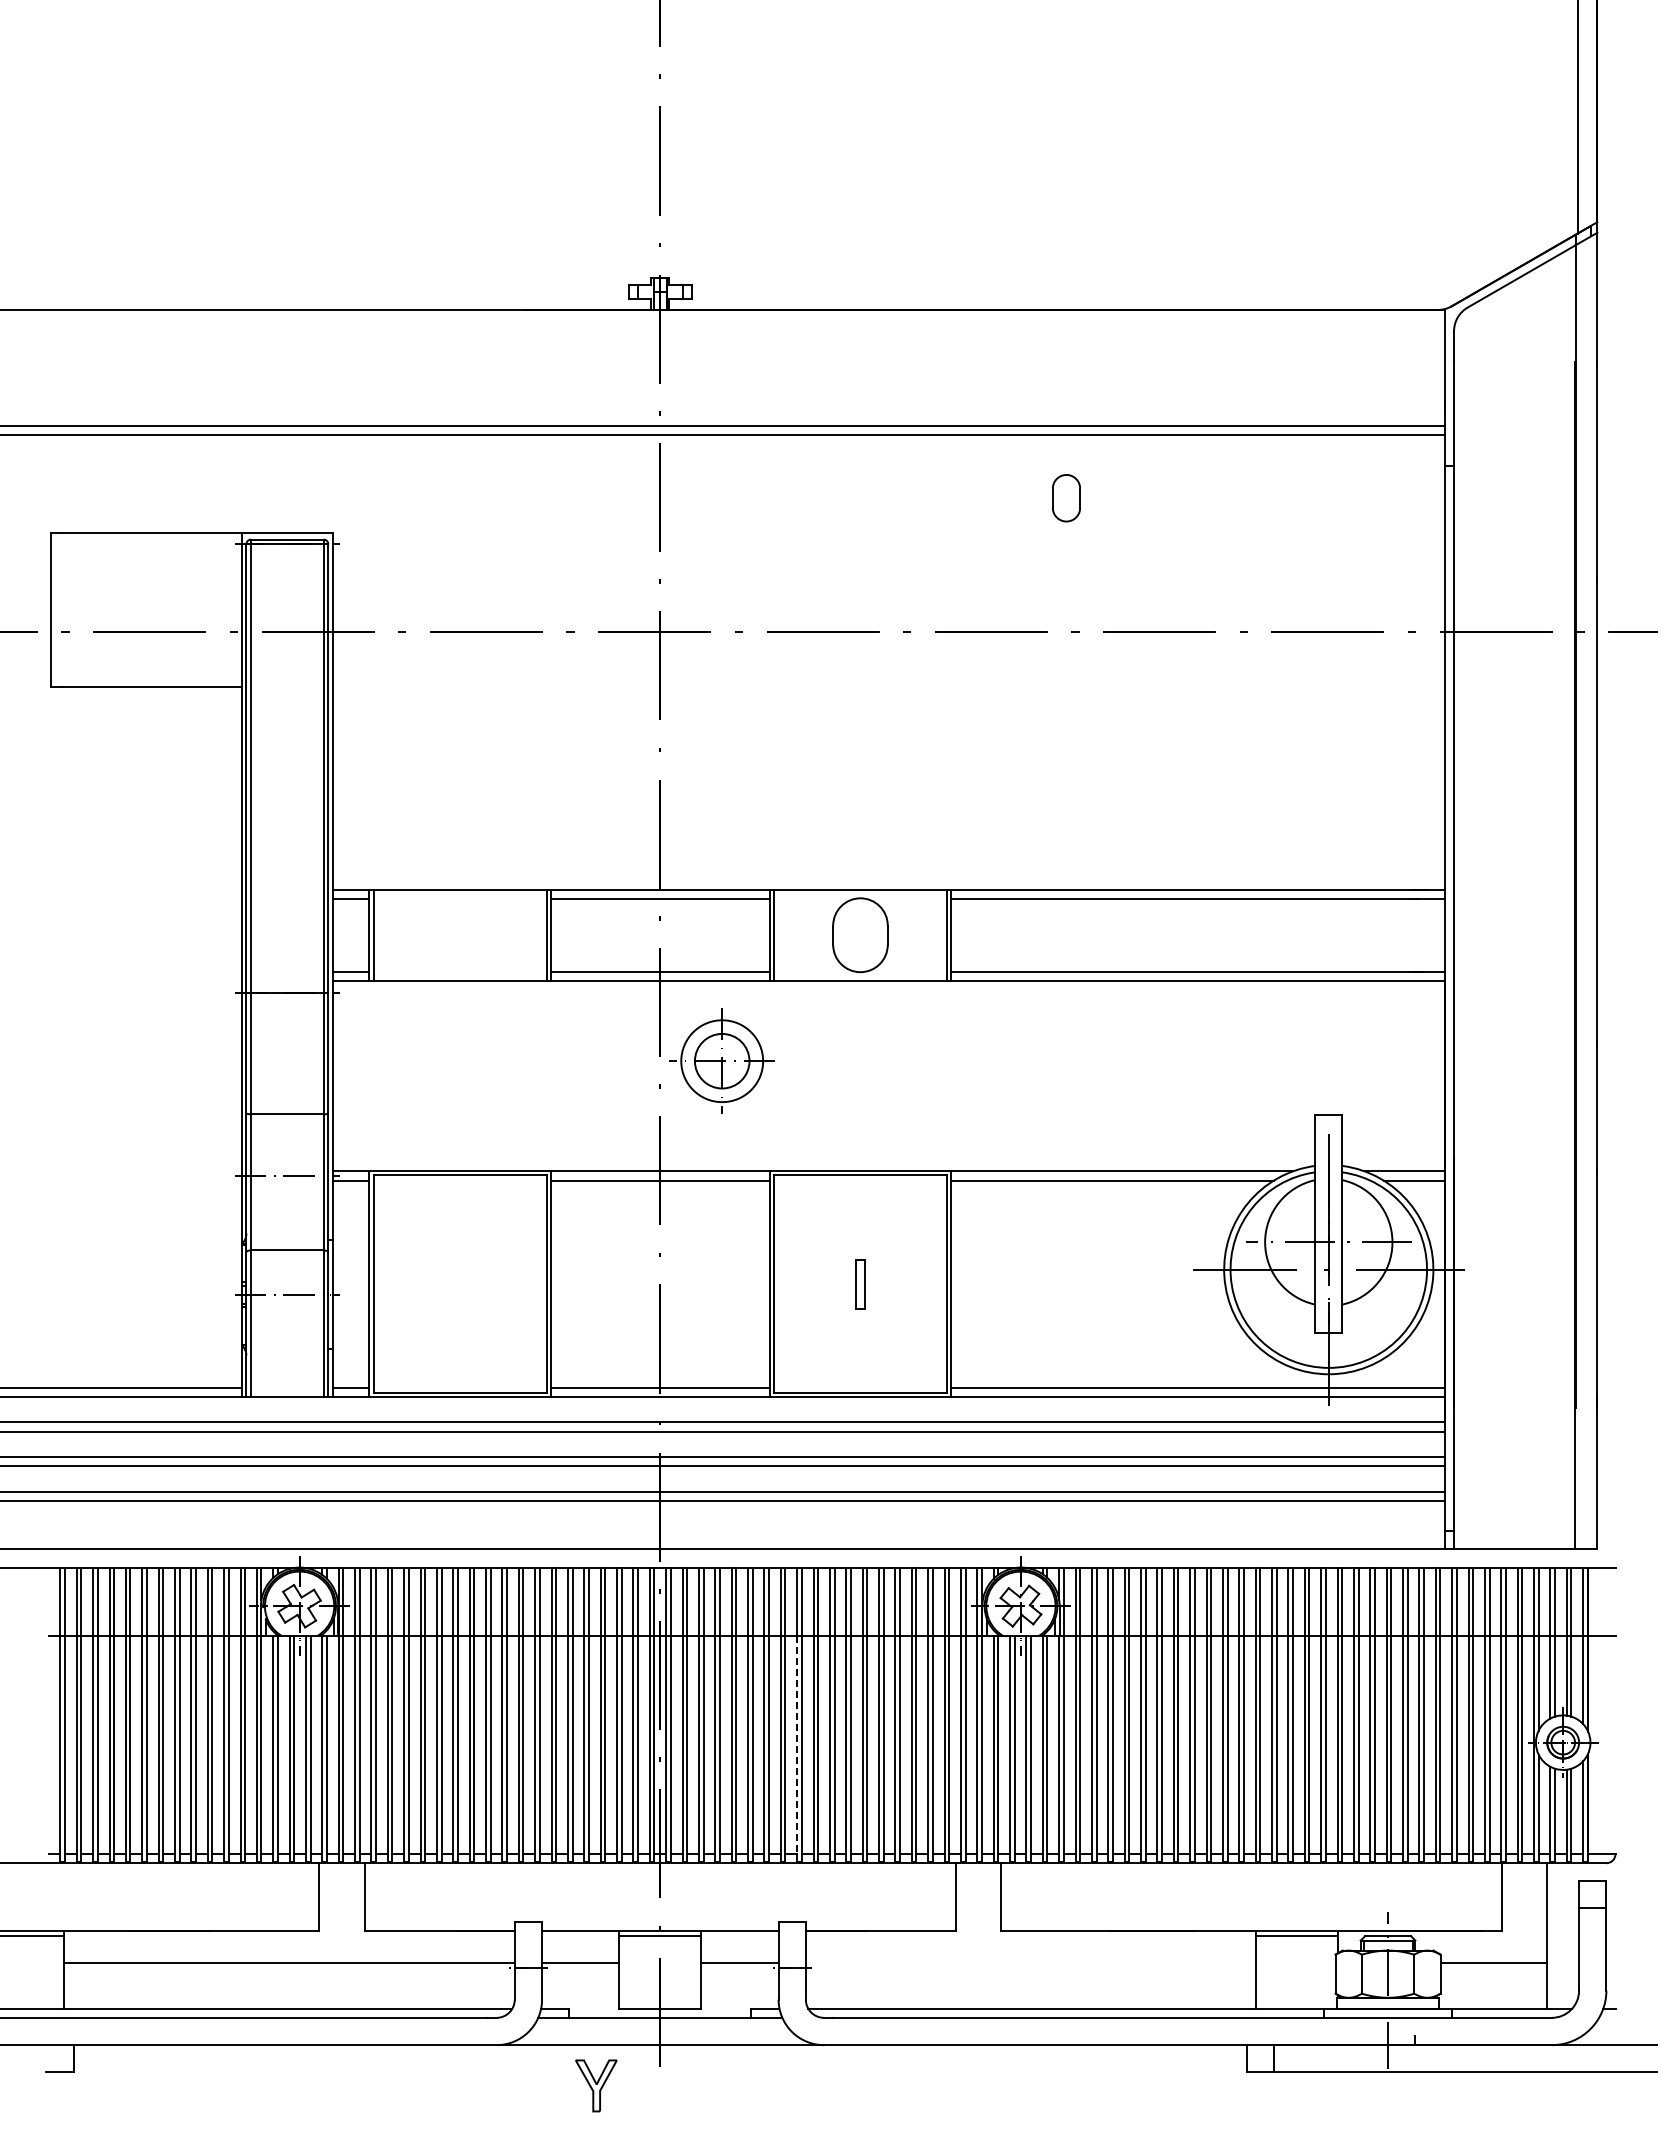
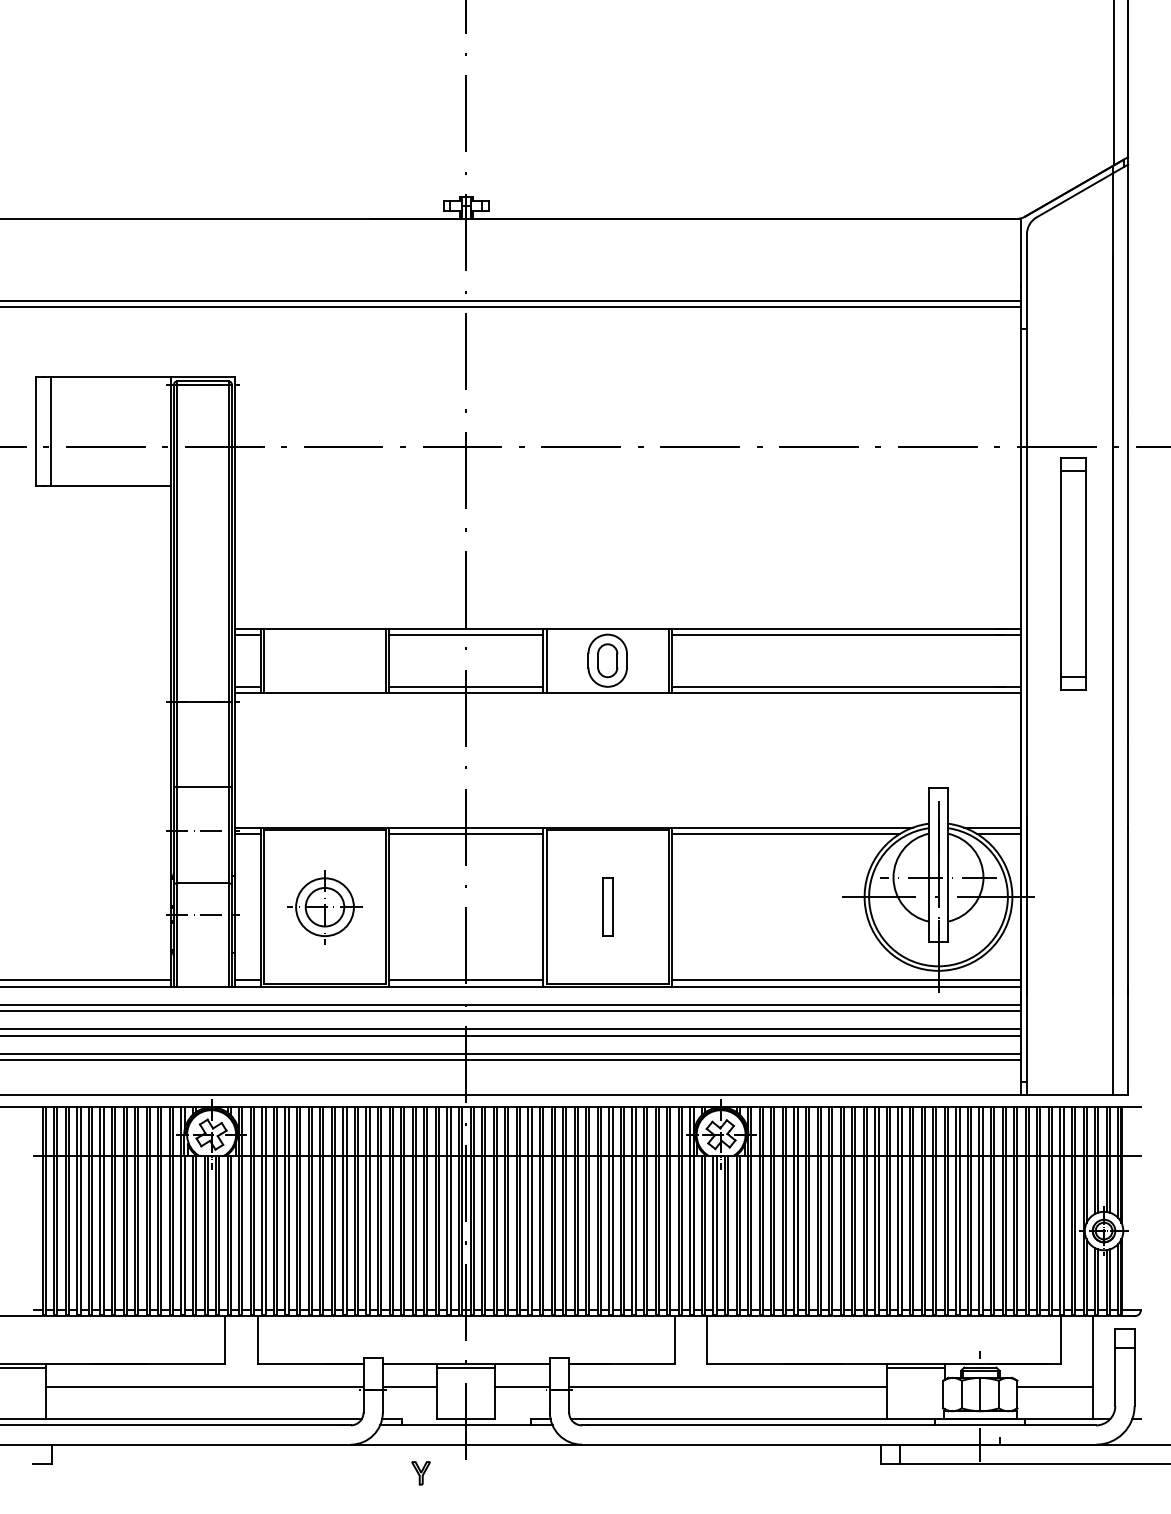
part: (1066, 498) -> (607, 660), moved
line: (72, 609) -> (51, 430), added
part: (1519, 812) -> (1073, 574), added
part: (721, 1060) -> (324, 906), moved
part: (860, 1283) -> (607, 906), size x1.67
line: (797, 1745) -> (563, 1233), dashed -> solid
line: (1030, 1963) -> (727, 1387), added
part: (595, 2085) -> (420, 1473), size x0.62

